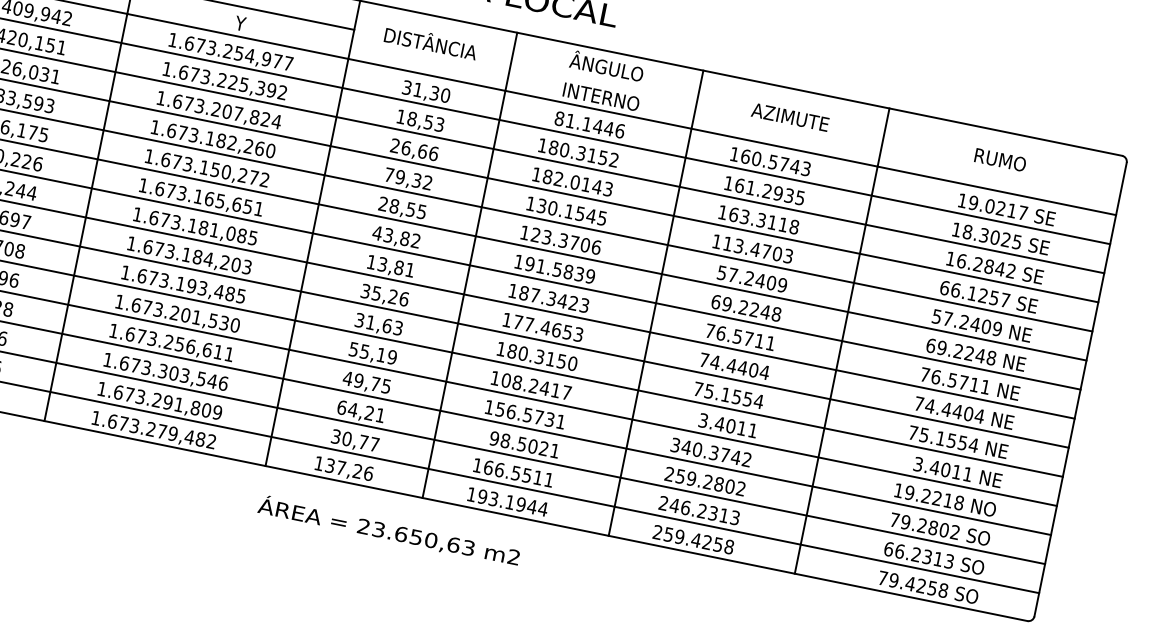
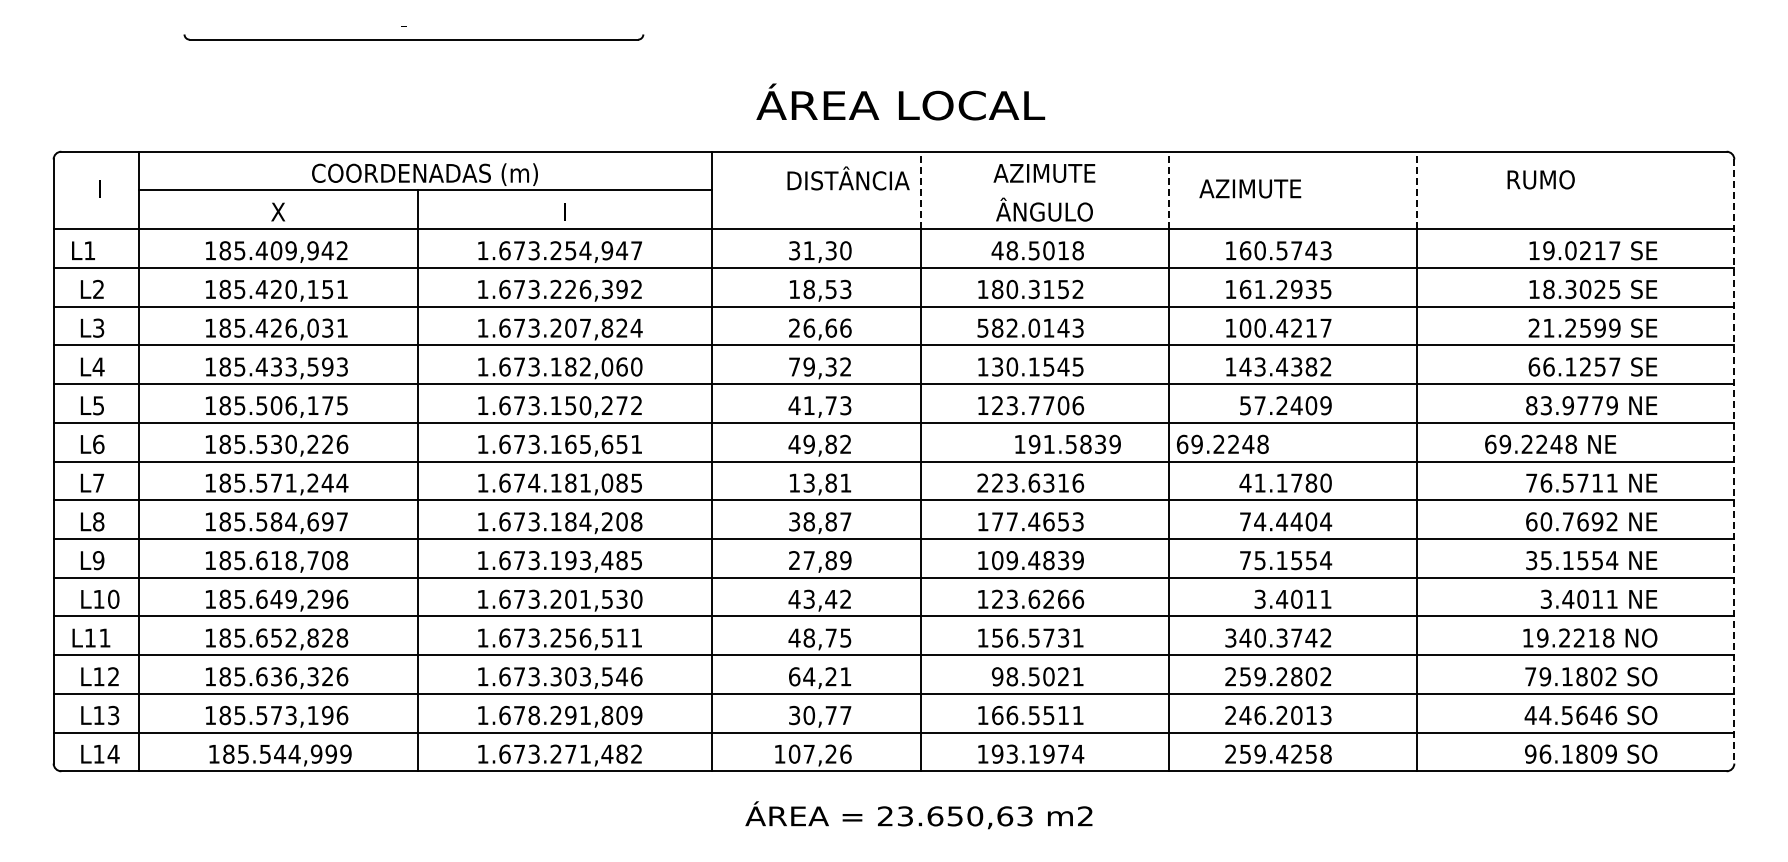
text: (240, 23) -> (564, 211), Y -> I
text: (431, 42) -> (848, 178), moved
text: (277, 61) -> (622, 250), 1.673.254,977 -> 1.673.254,947
line: (511, 61) -> (921, 190), solid -> dashed
text: (607, 65) -> (1044, 170), ÂNGULO -> AZIMUTE
text: (244, 84) -> (585, 289), 1.673.225,392 -> 1.673.226,392
text: (601, 95) -> (1045, 209), INTERNO -> ÂNGULO
line: (697, 99) -> (1168, 190), solid -> dashed
text: (790, 117) -> (1250, 188), moved
text: (589, 124) -> (1037, 250), 81.1446 -> 48.5018
line: (883, 137) -> (1416, 190), solid -> dashed
text: (248, 146) -> (607, 366), 1.673.182,260 -> 1.673.182,060
text: (1000, 159) -> (1540, 179), moved
text: (536, 174) -> (982, 327), 182.0143 -> 582.0143
text: (402, 207) -> (819, 405), 28,55 -> 41,73
text: (764, 220) -> (1285, 327), 163.3118 -> 100.4217
text: (176, 222) -> (534, 482), 1.673.181,085 -> 1.674.181,085
text: (388, 234) -> (808, 443), 43,82 -> 49,82
text: (562, 240) -> (1033, 405), 123.3706 -> 123.7706
text: (758, 249) -> (1285, 366), 113.4703 -> 143.4382
text: (981, 264) -> (1574, 327), 16.2842 -> 21.2599
text: (247, 266) -> (636, 521), 1.673.184,203 -> 1.673.184,208
text: (554, 268) -> (1067, 443), moved
text: (390, 296) -> (827, 521), 35,26 -> 38,87
text: (548, 297) -> (1030, 482), 187.3423 -> 223.6316
text: (746, 307) -> (1222, 443), moved
text: (961, 321) -> (1564, 405), 57.2409 -> 83.9779
text: (379, 324) -> (820, 560), 31,63 -> 27,89
text: (740, 336) -> (1285, 482), 76.5711 -> 41.1780
text: (207, 349) -> (607, 637), 1.673.256,611 -> 1.673.256,511
text: (372, 352) -> (819, 598), 55,19 -> 43,42
text: (976, 354) -> (1550, 443), moved
text: (542, 357) -> (1037, 560), 180.3150 -> 109.4839
text: (358, 380) -> (808, 637), 49,75 -> 48,75
text: (537, 386) -> (1038, 598), 108.2417 -> 123.6266
line: (1080, 390) -> (1734, 462), solid -> dashed
text: (140, 396) -> (533, 715), 1.673.291,809 -> 1.678.291,809
text: (949, 409) -> (1572, 521), 74.4404 -> 60.7692
text: (913, 432) -> (1531, 560), 75.1554 -> 35.1554
text: (173, 433) -> (585, 753), 1.673.279,482 -> 1.673.271,482
text: (330, 465) -> (794, 753), 137,26 -> 107,26
text: (532, 506) -> (1063, 753), 193.1944 -> 193.1974
text: (712, 513) -> (1296, 715), 246.2313 -> 246.2013
text: (921, 525) -> (1566, 676), 79.2802 -> 79.1802
text: (388, 531) -> (918, 815), moved
text: (918, 555) -> (1570, 715), 66.2313 -> 44.5646
text: (912, 583) -> (1570, 753), 79.4258 -> 96.1809

